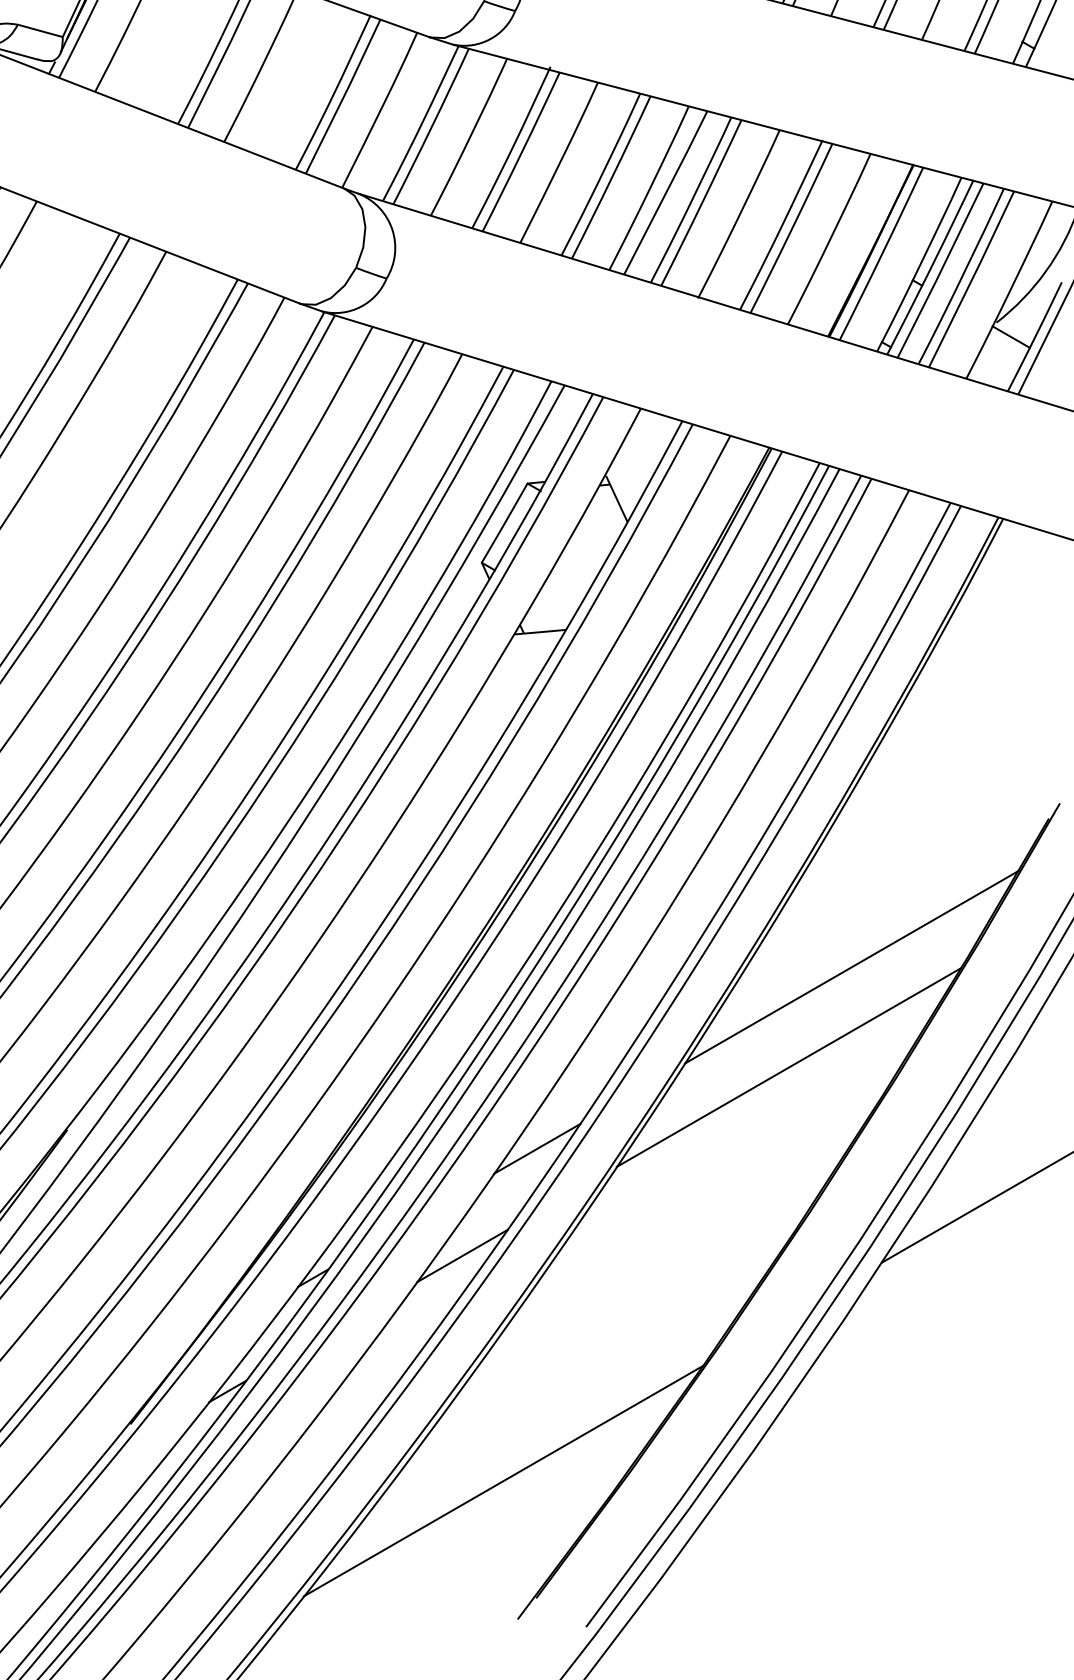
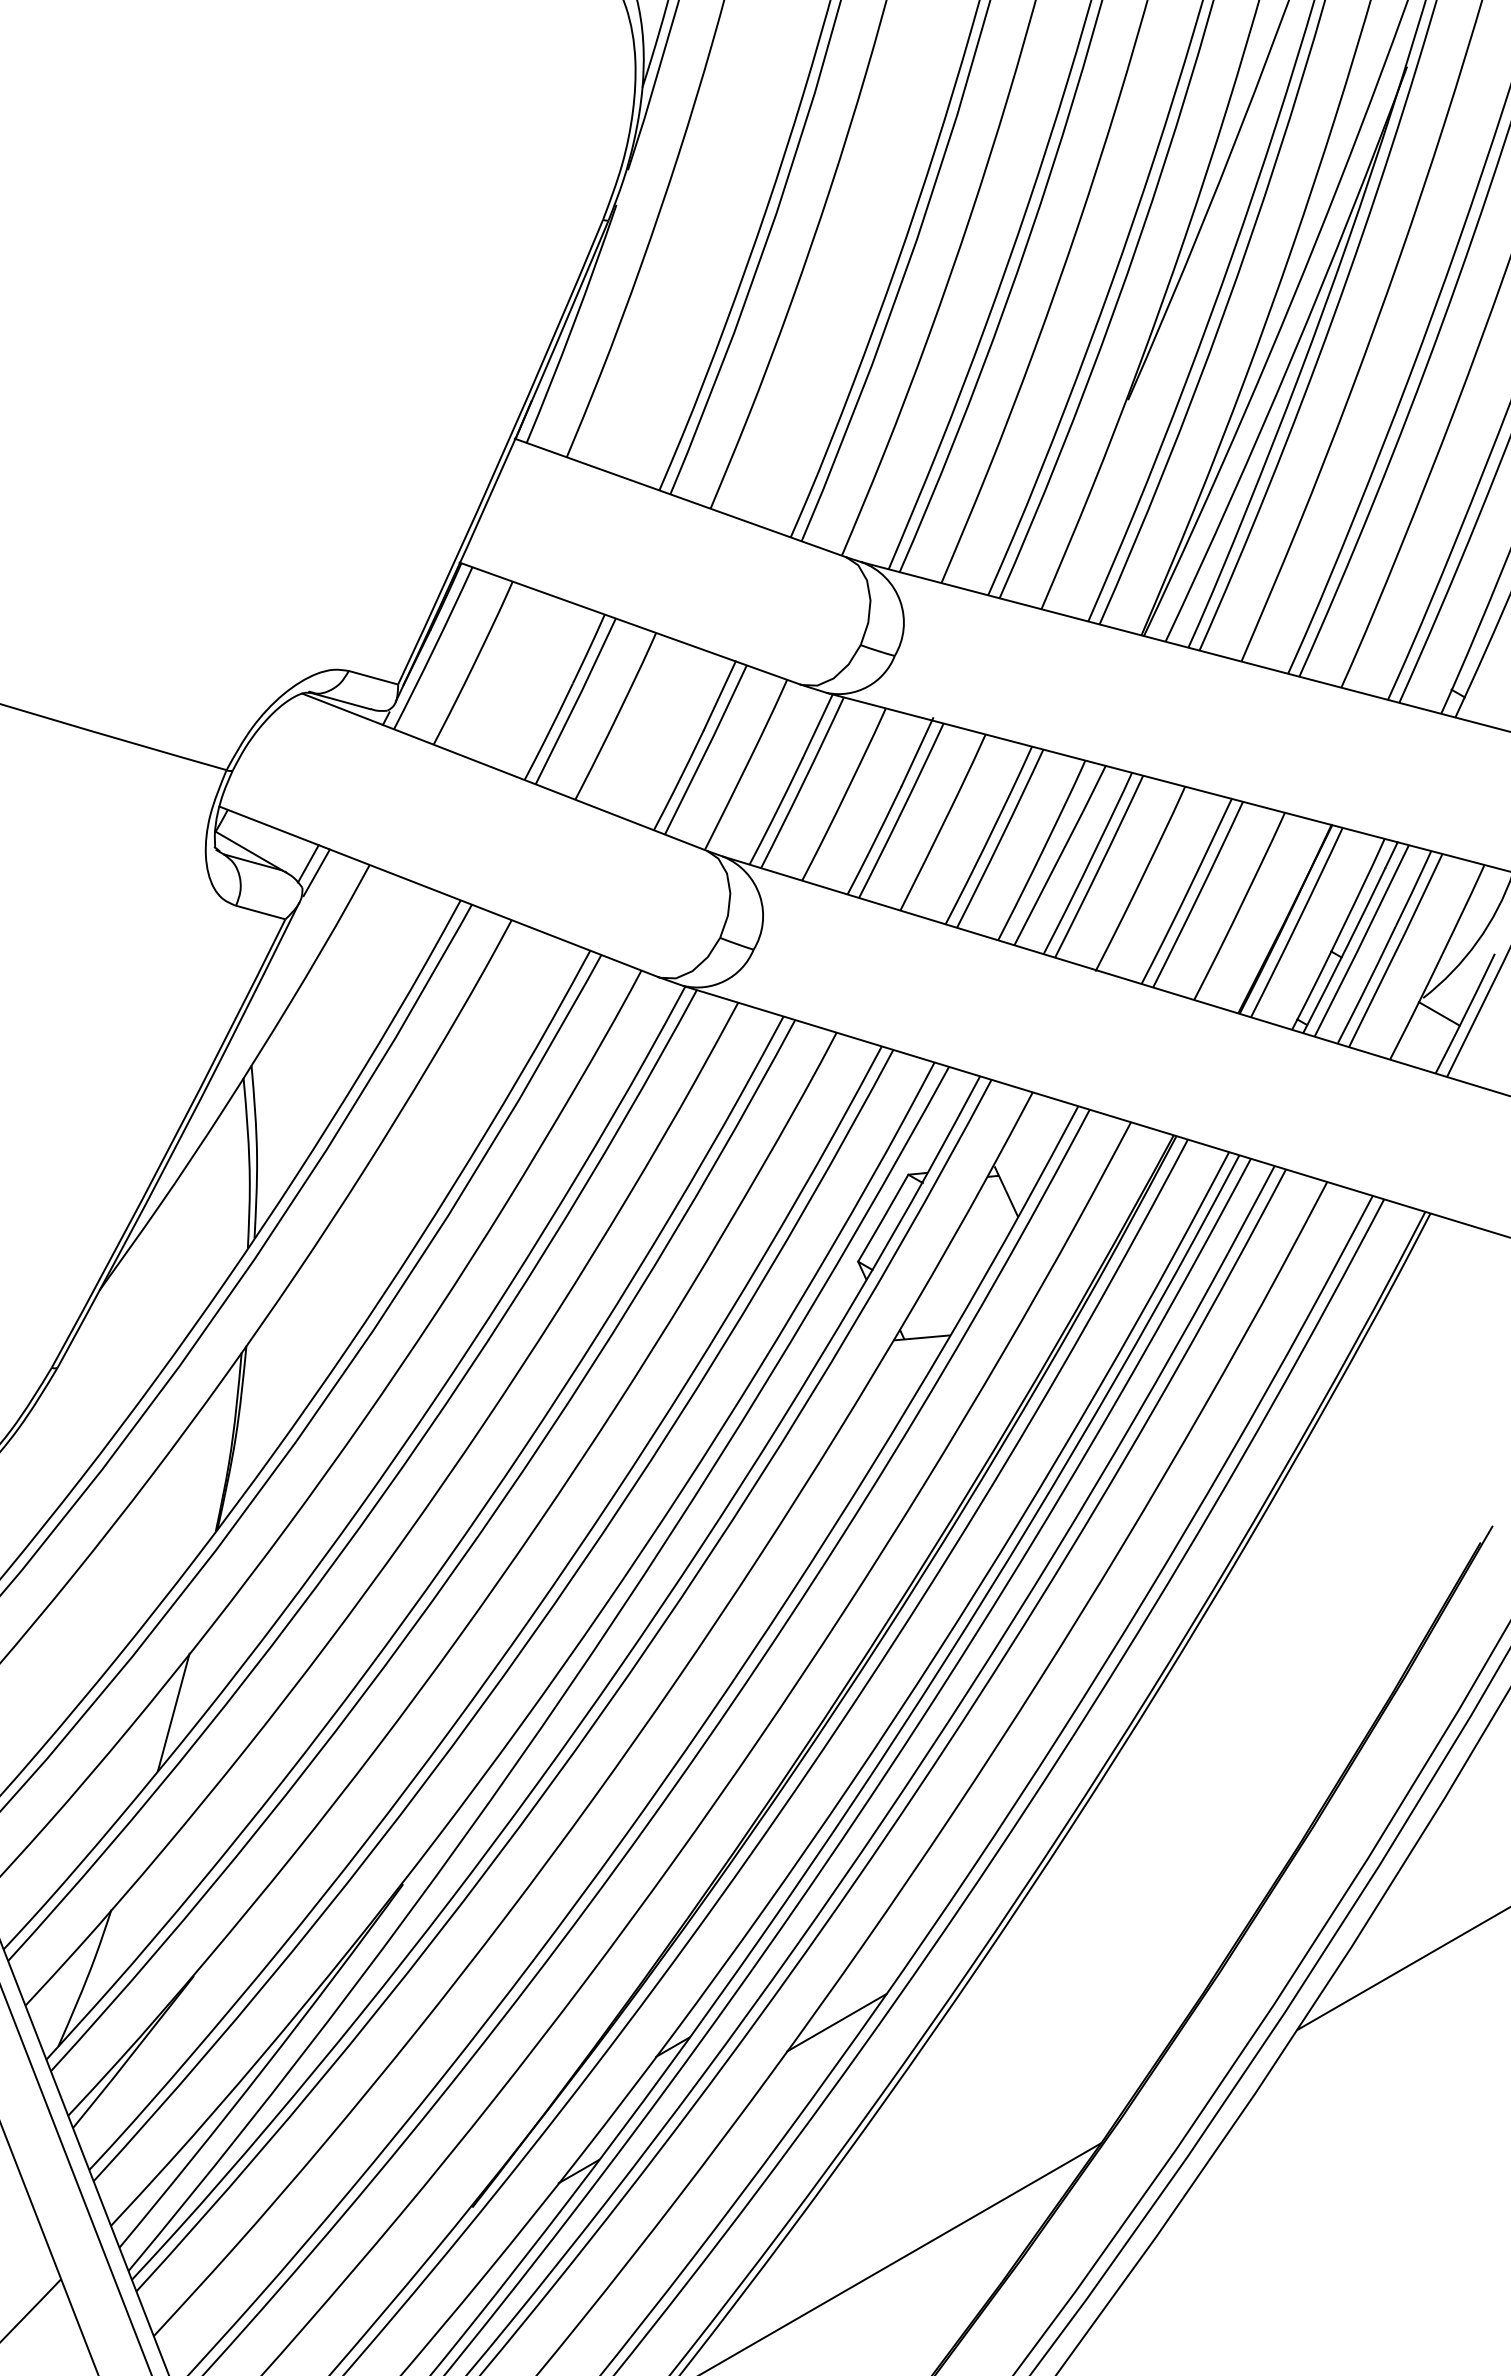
line: (851, 967) -> (1264, 1705), removed
line: (789, 1067) -> (1195, 1815), removed
line: (536, 1148) -> (918, 1904), removed

